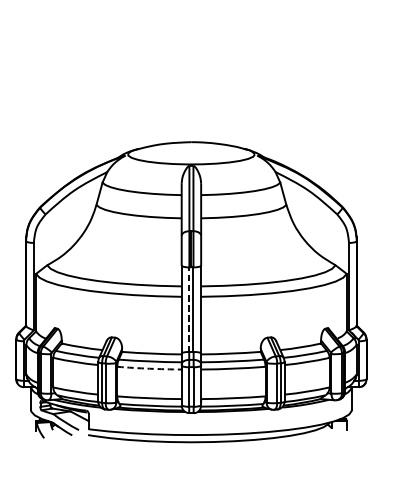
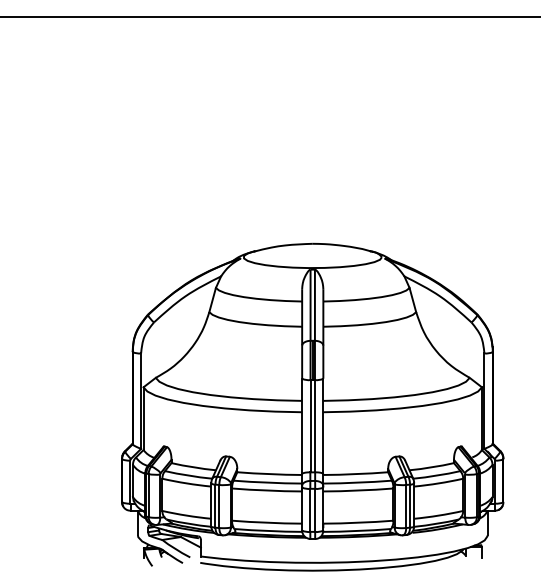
line: (189, 308) -> (310, 425), dashed -> solid
arc: (149, 368) -> (267, 490), dashed -> solid

